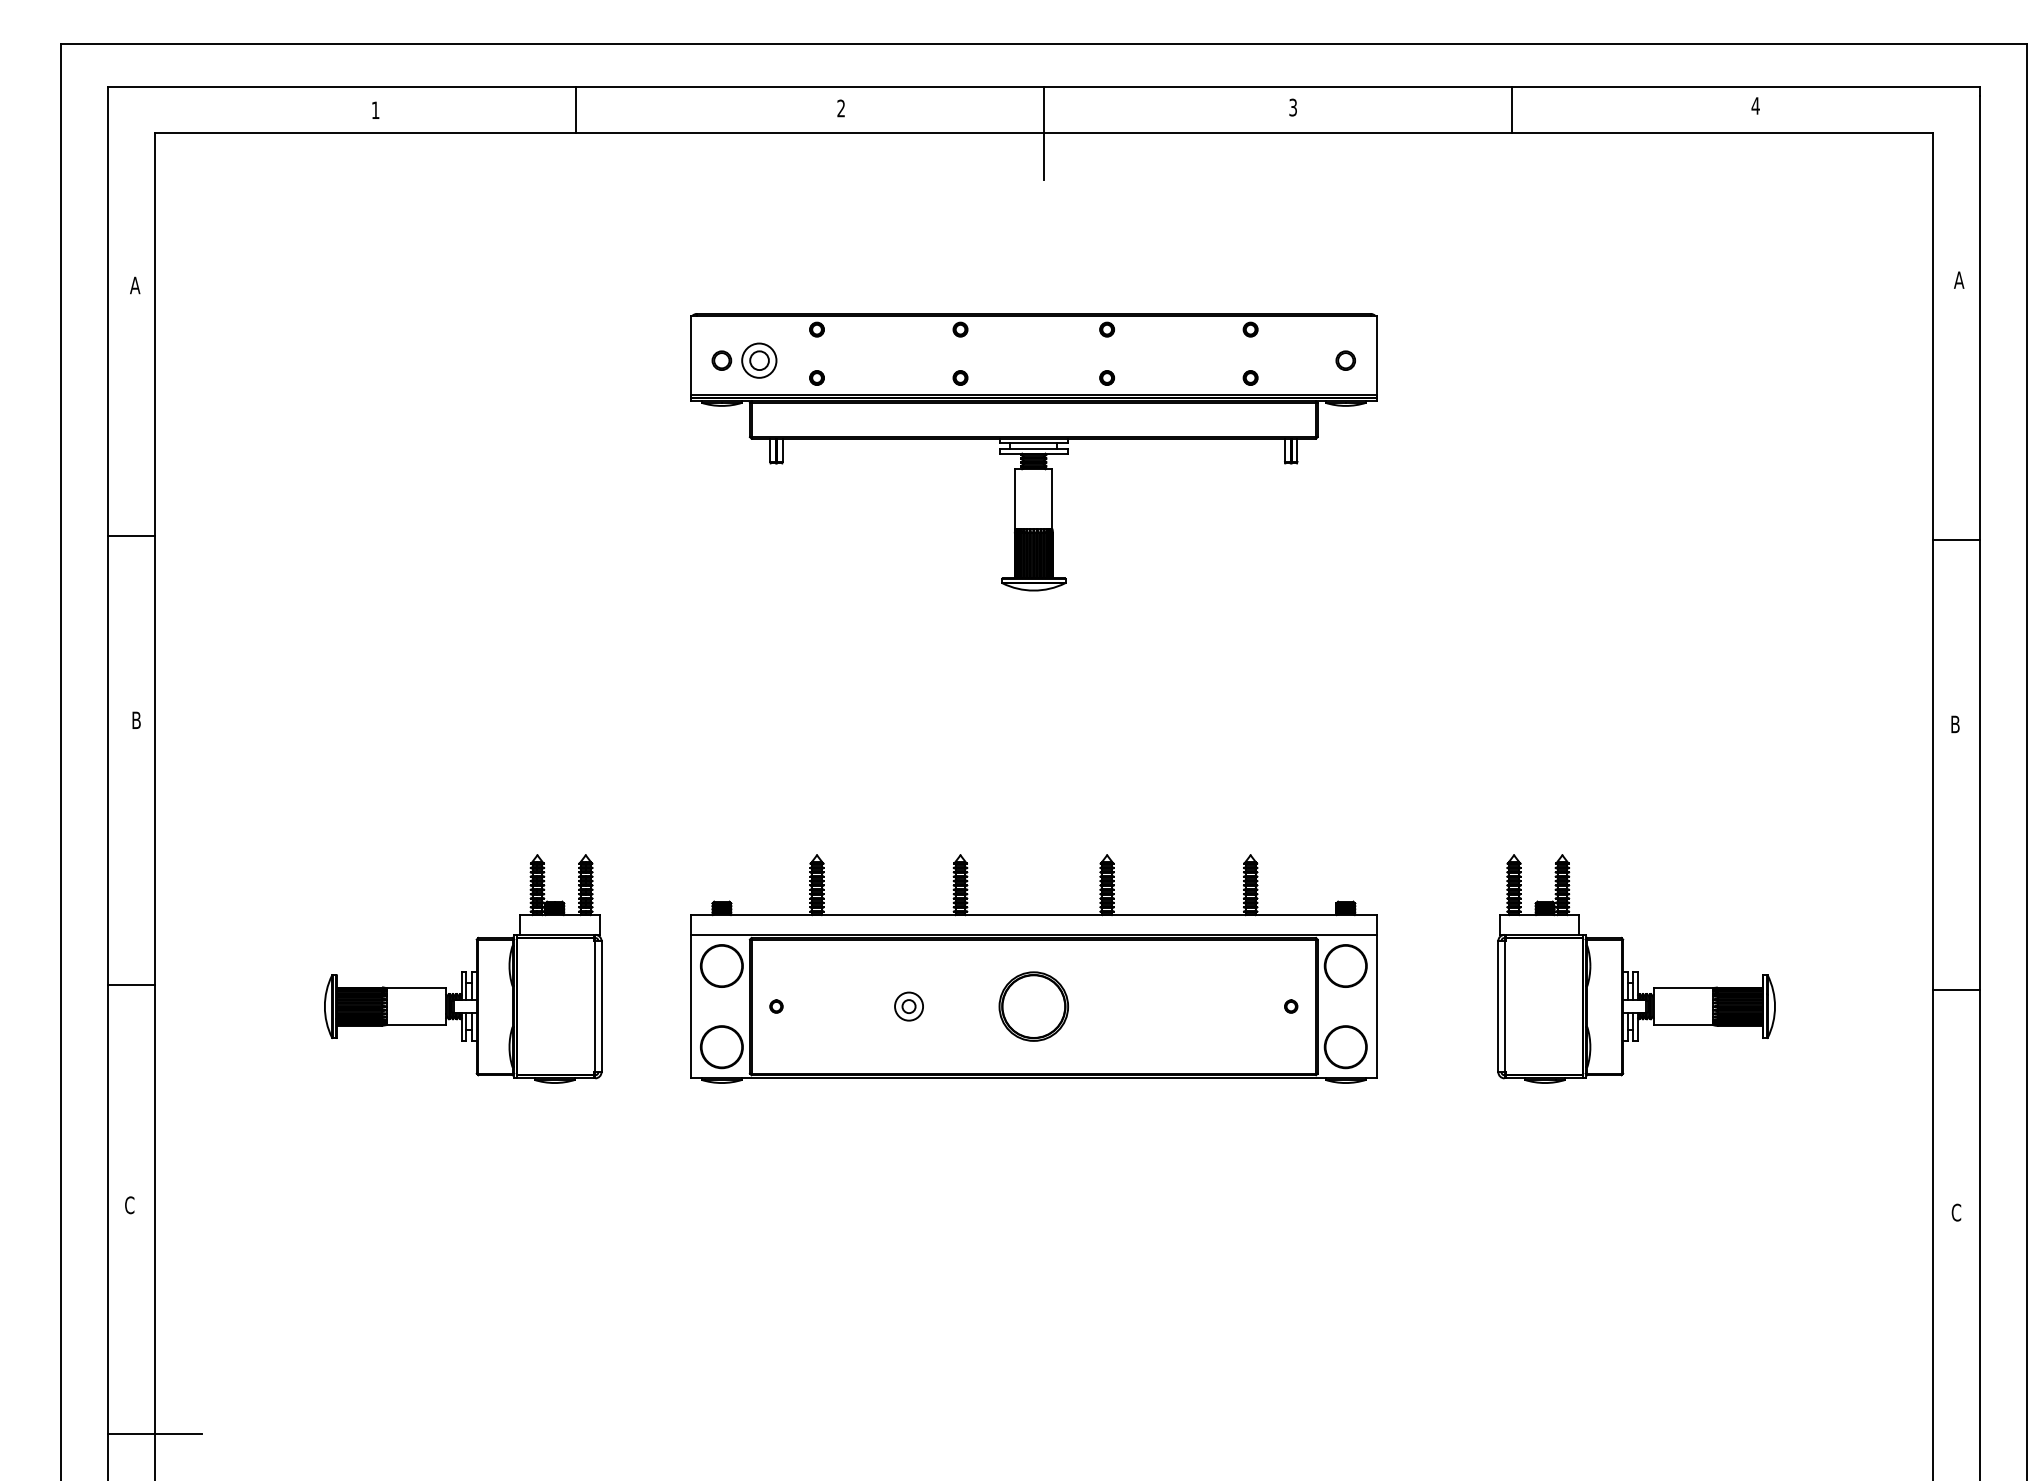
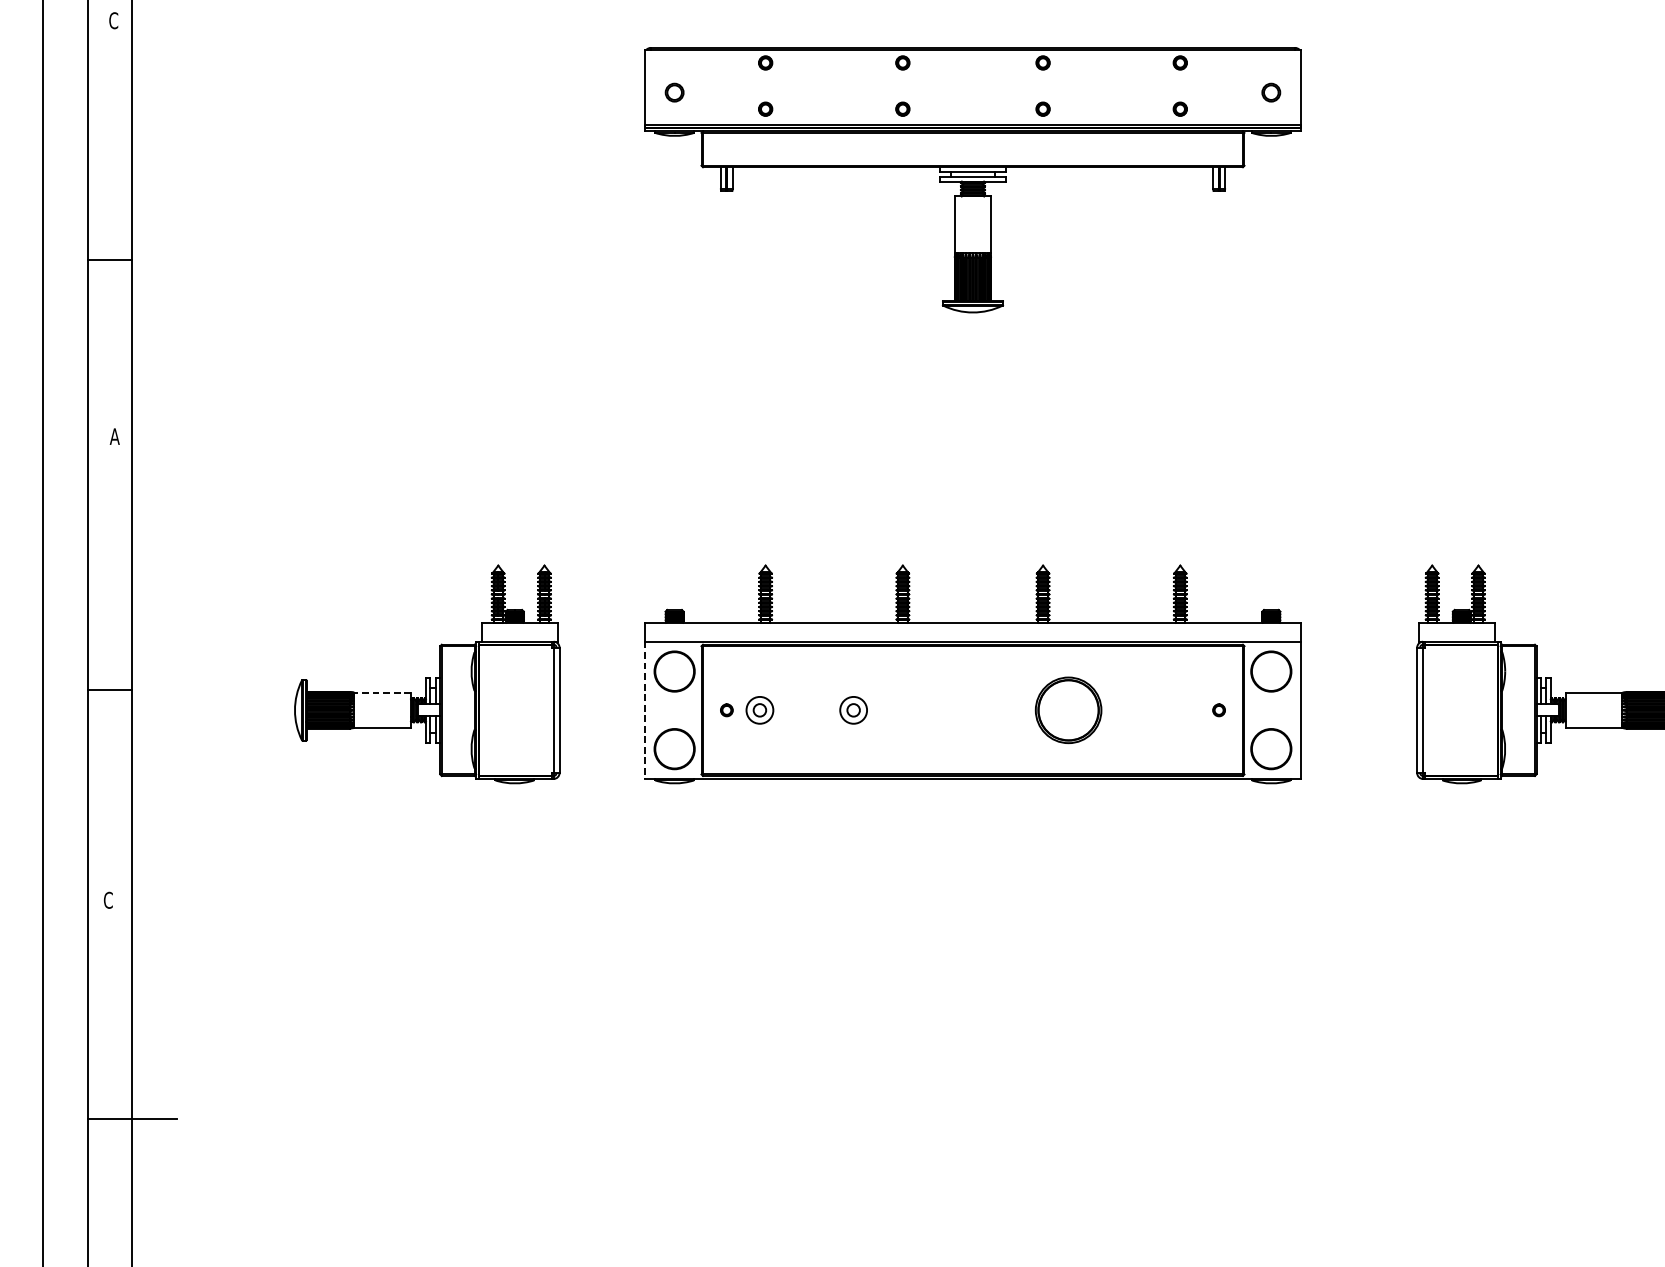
text: (135, 285) -> (113, 20), A -> C
part: (759, 360) -> (710, 92), removed
text: (136, 719) -> (114, 435), B -> A
line: (416, 988) -> (382, 693), solid -> dashed
line: (690, 1006) -> (644, 710), solid -> dashed
part: (810, 1006) -> (759, 710), added
part: (1033, 1006) -> (1068, 710), moved

